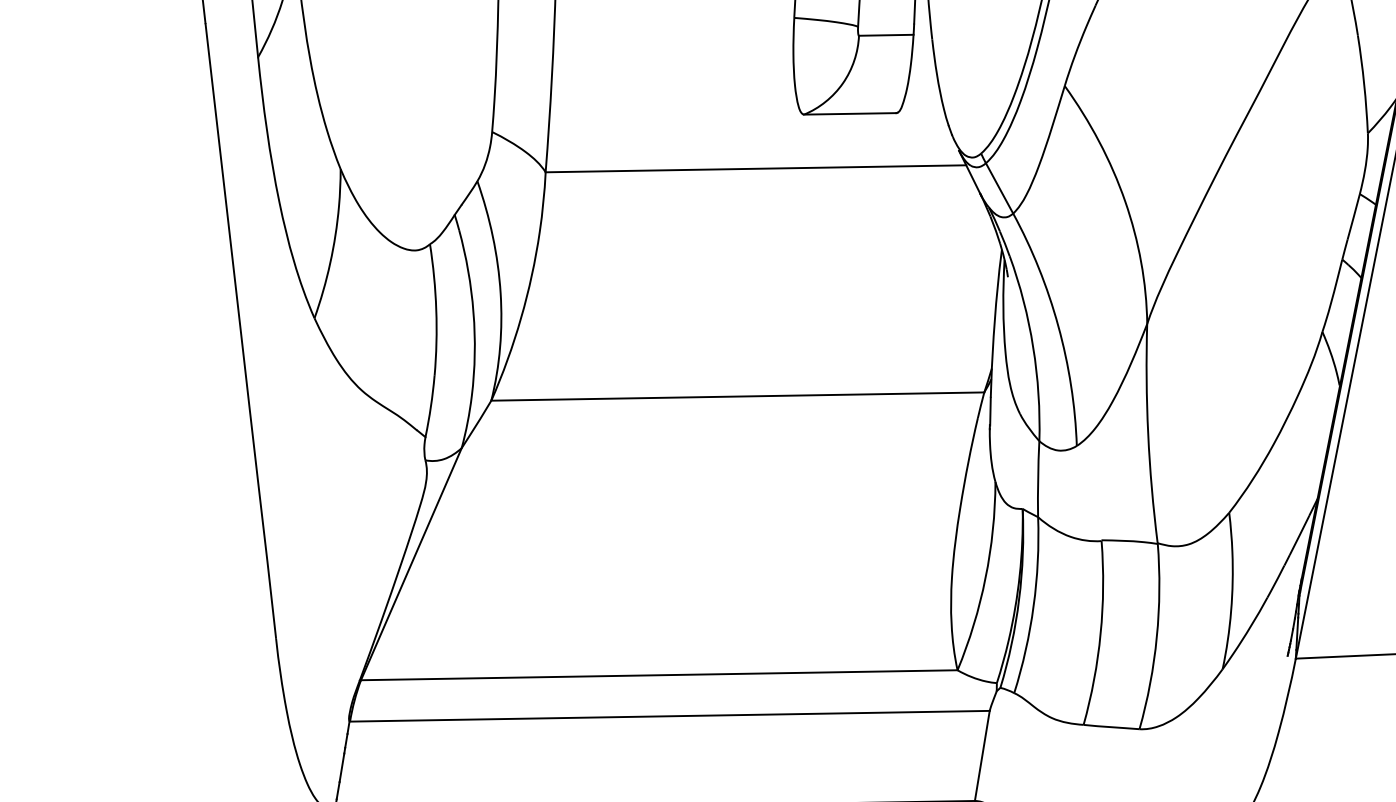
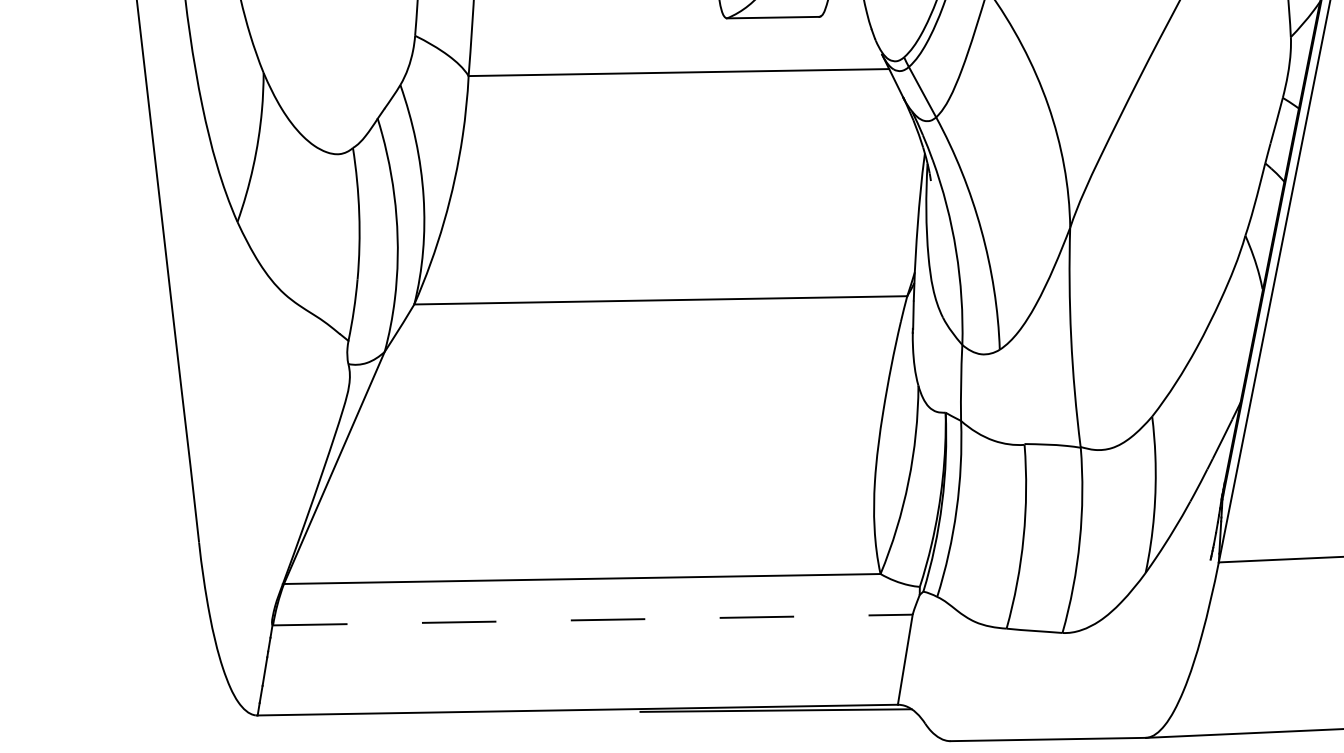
line: (669, 716) -> (592, 620), solid -> dashed

